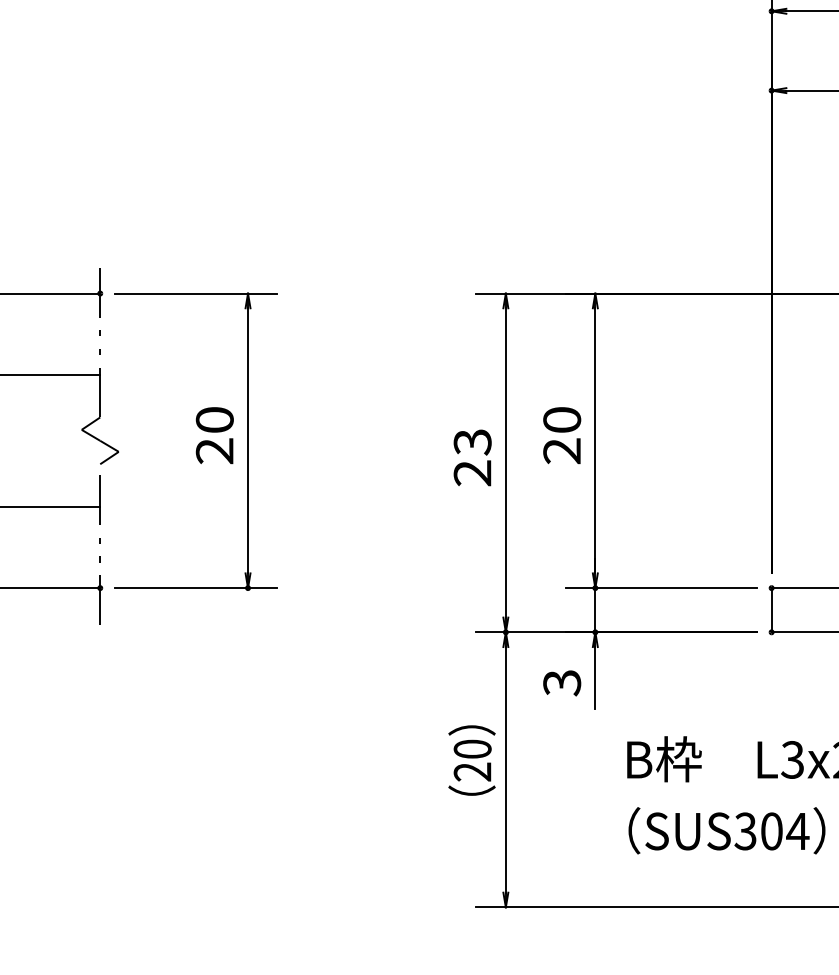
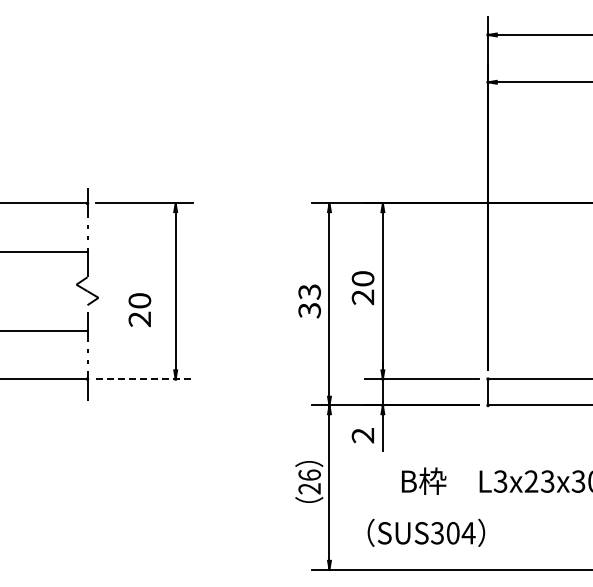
text: (214, 434) -> (139, 309), moved
text: (472, 473) -> (309, 310), 23 -> 33
line: (197, 588) -> (145, 379), solid -> dashed
text: (562, 682) -> (363, 435), 3 -> 2
text: (472, 748) -> (309, 474), 20 -> 26
text: (727, 830) -> (426, 532), moved

